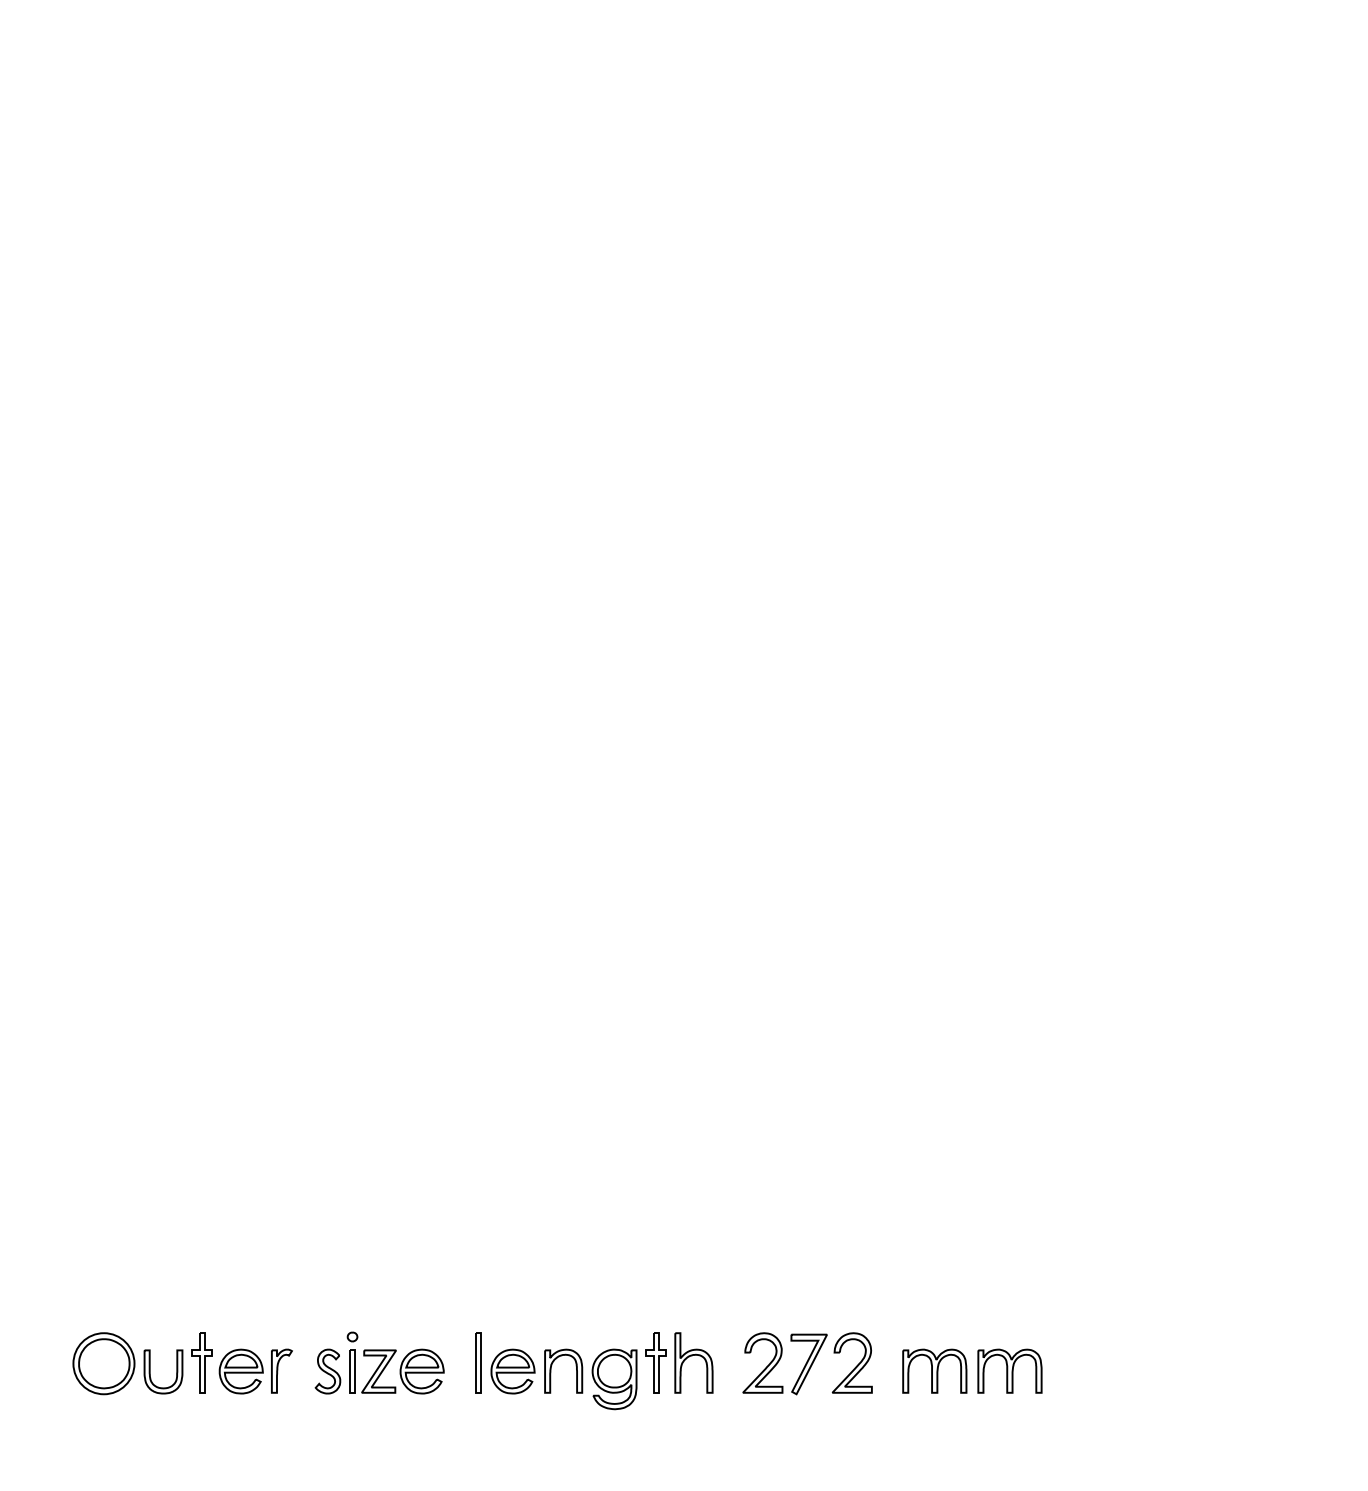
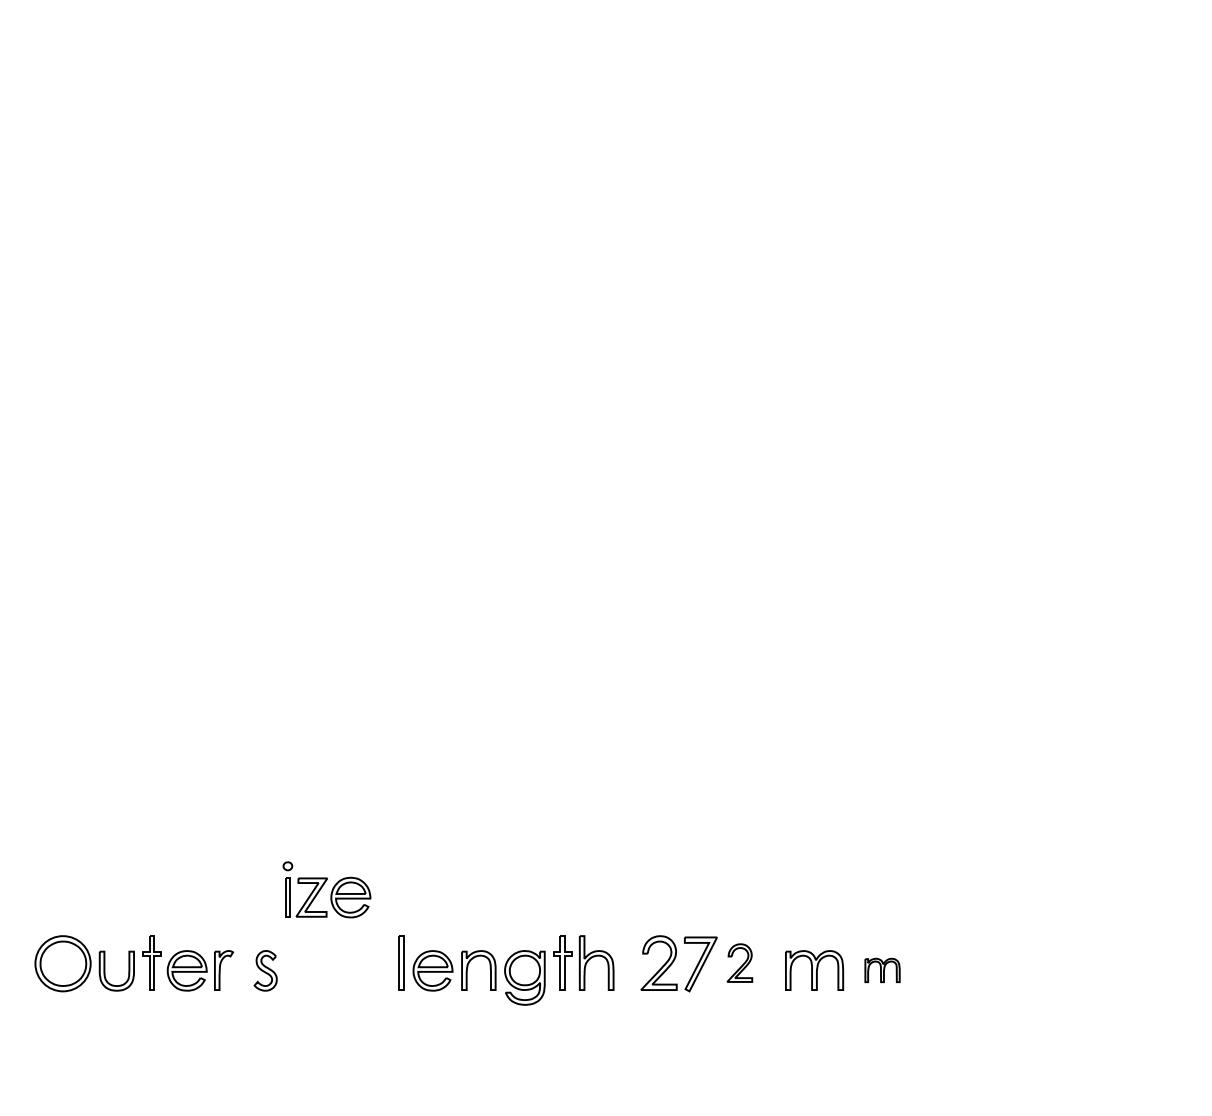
part: (395, 1362) -> (326, 889), moved
part: (851, 1362) -> (739, 962), size x0.7
part: (1009, 1370) -> (882, 969), size x0.6

